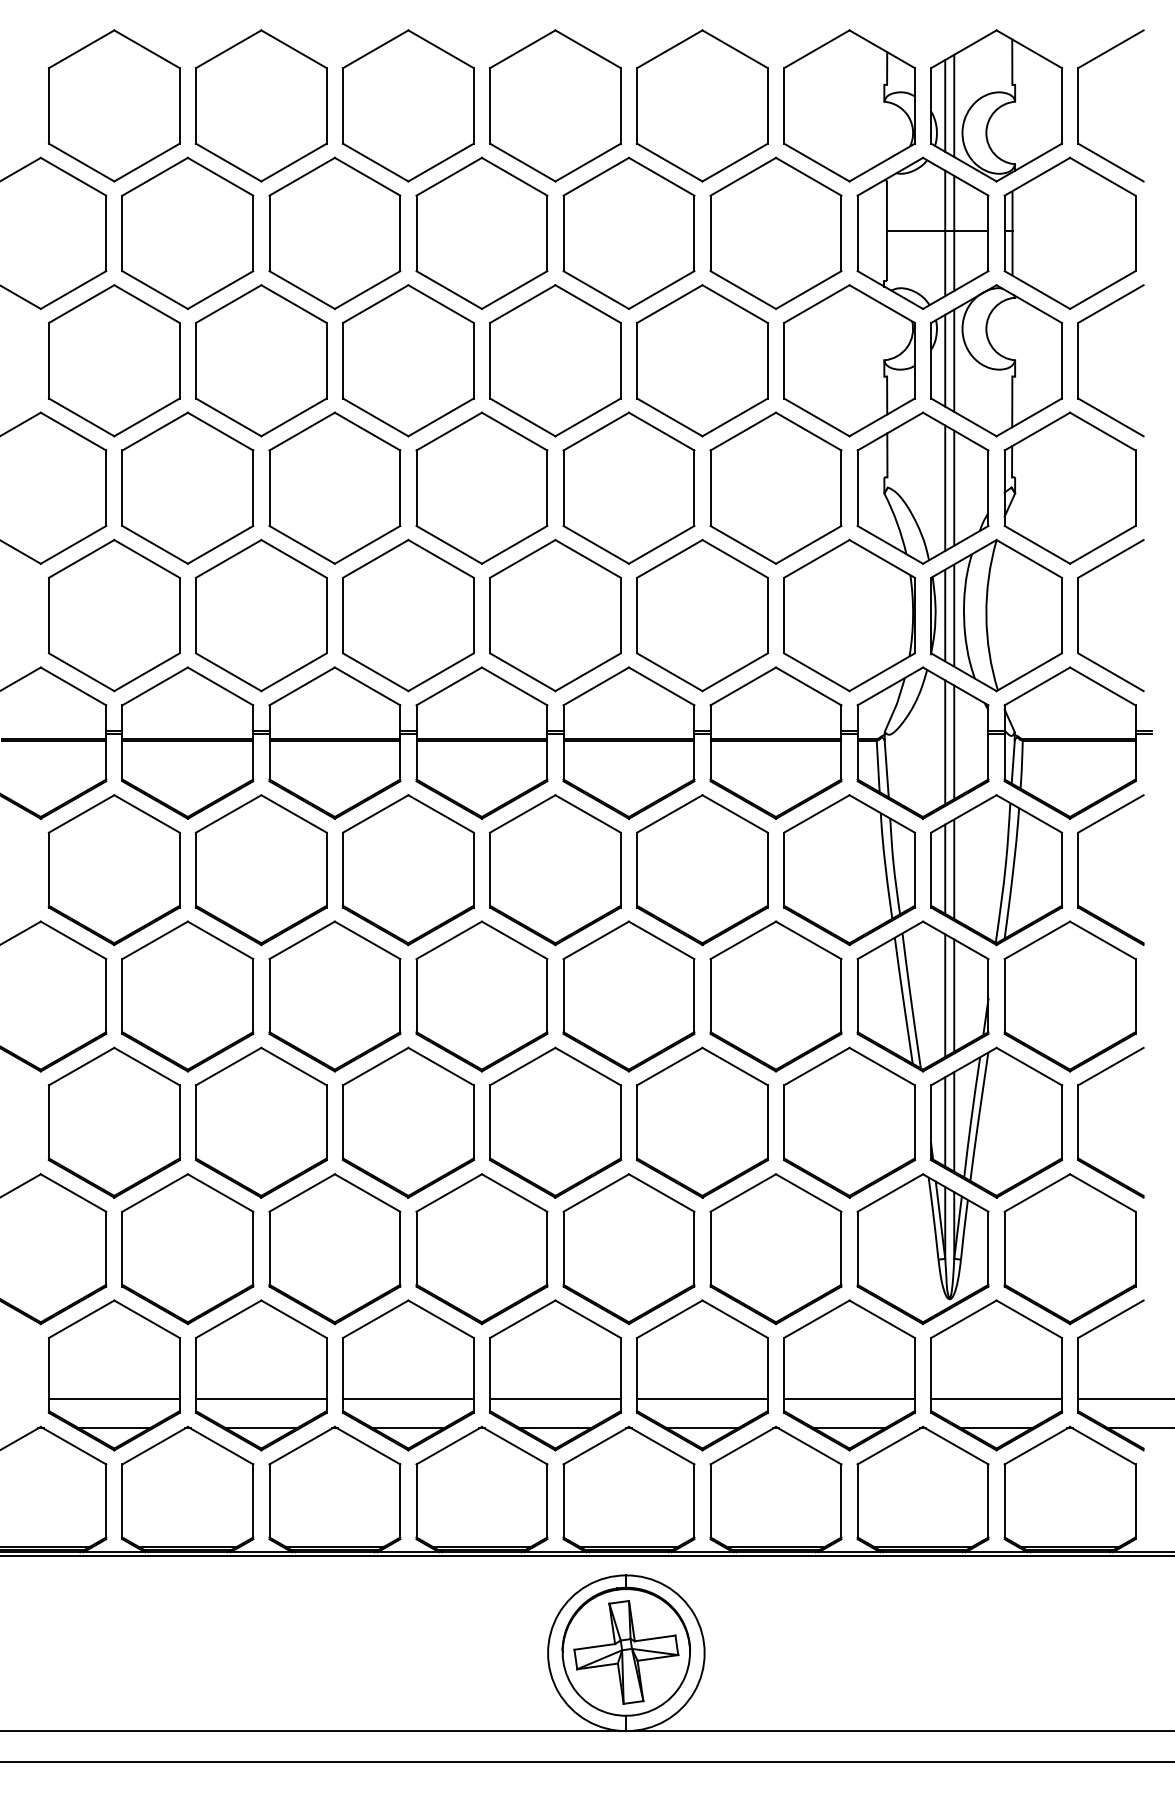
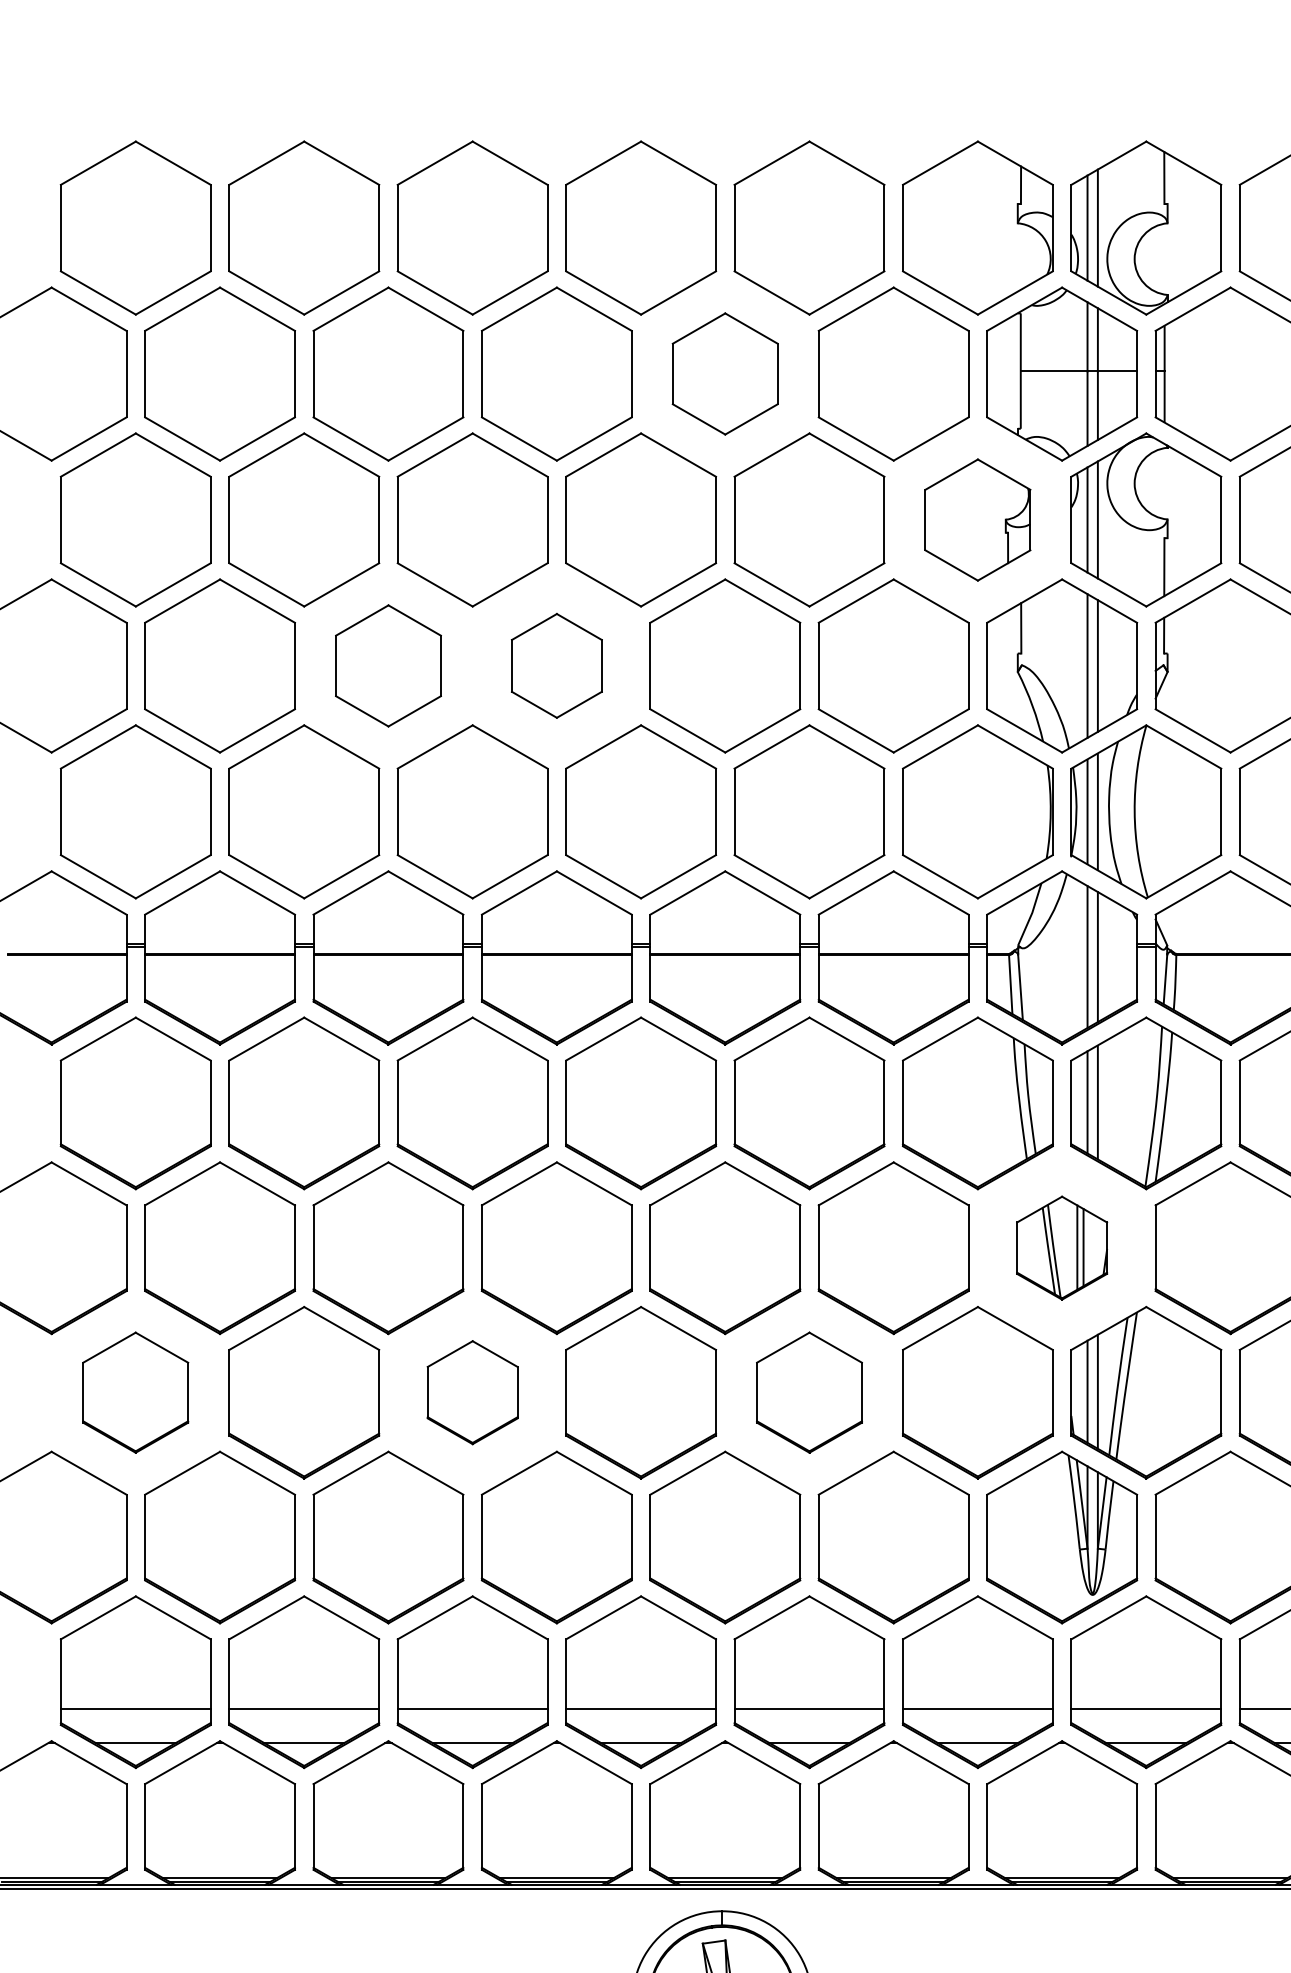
part: (628, 232) -> (724, 373), size x0.7
part: (849, 360) -> (977, 519), size x0.7
part: (334, 487) -> (388, 665), size x0.7
part: (481, 487) -> (556, 665), size x0.6
part: (922, 996) -> (1061, 1248), size x0.6
part: (113, 1122) -> (134, 1392), size x0.7
part: (408, 1122) -> (472, 1392), size x0.6
part: (702, 1122) -> (809, 1392), size x0.7

